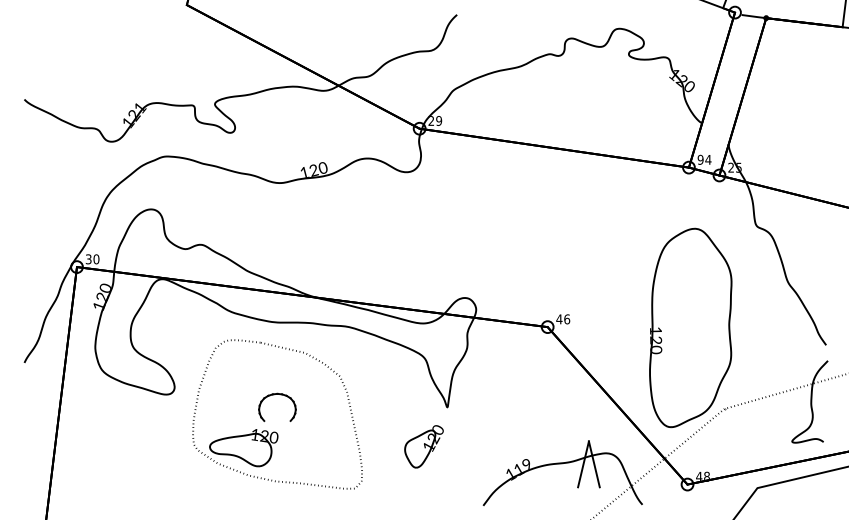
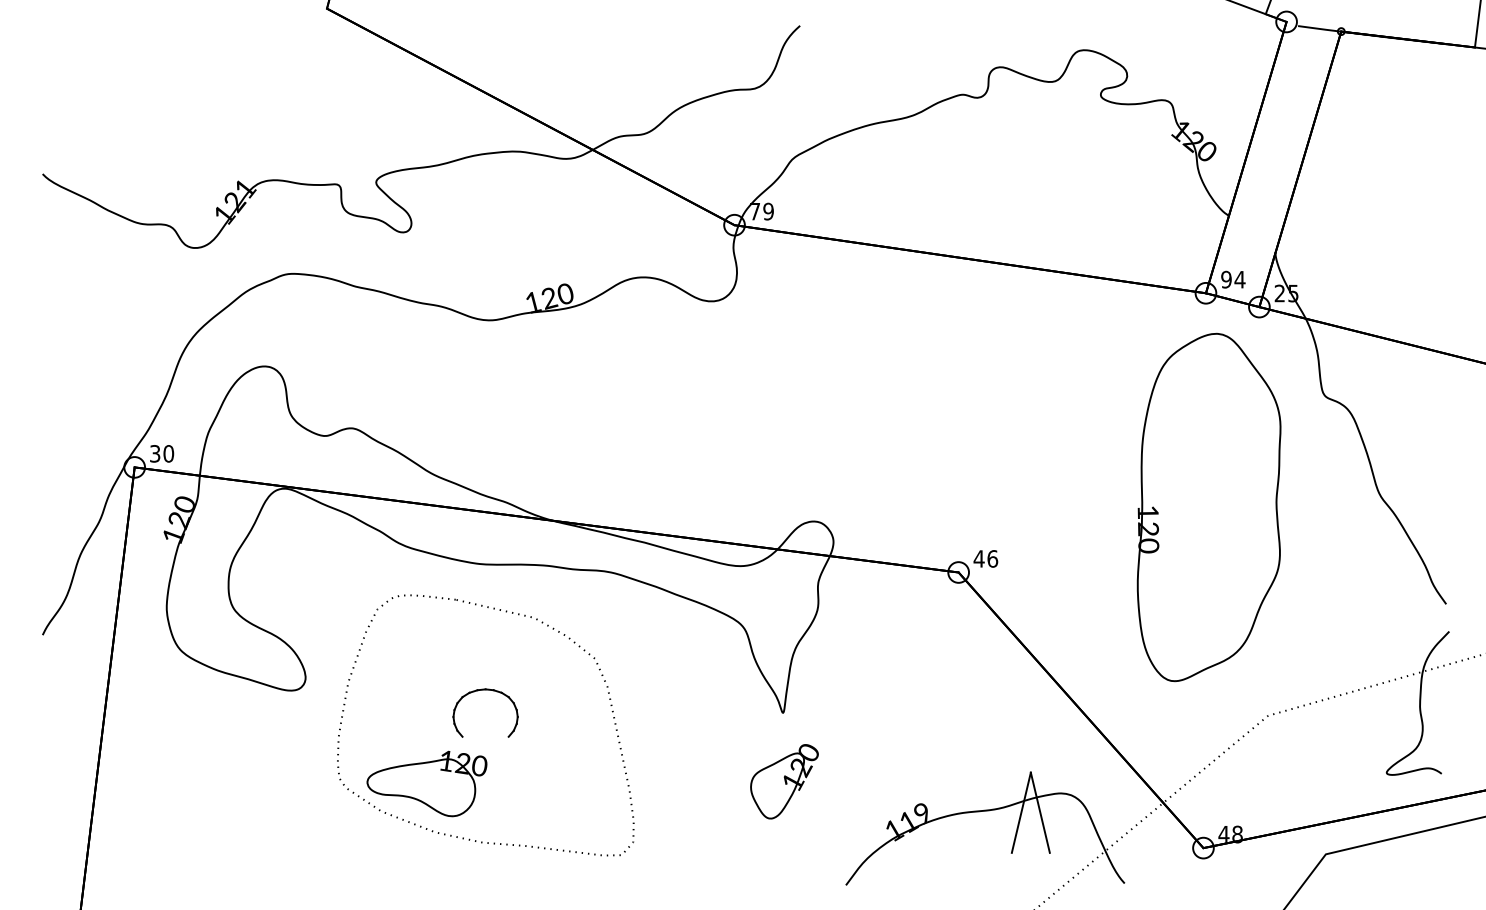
text: (431, 120) -> (755, 210), 29 -> 79
part: (690, 327) -> (1208, 506), moved
part: (423, 446) -> (783, 781), moved

